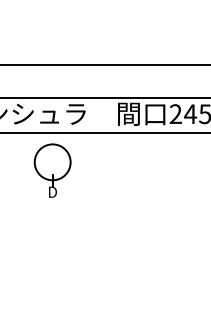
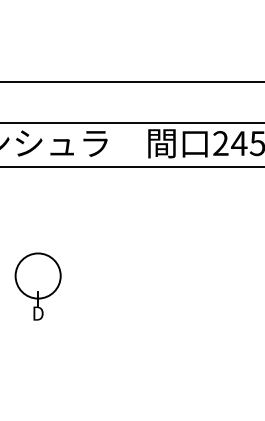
part: (52, 170) -> (37, 286), moved

